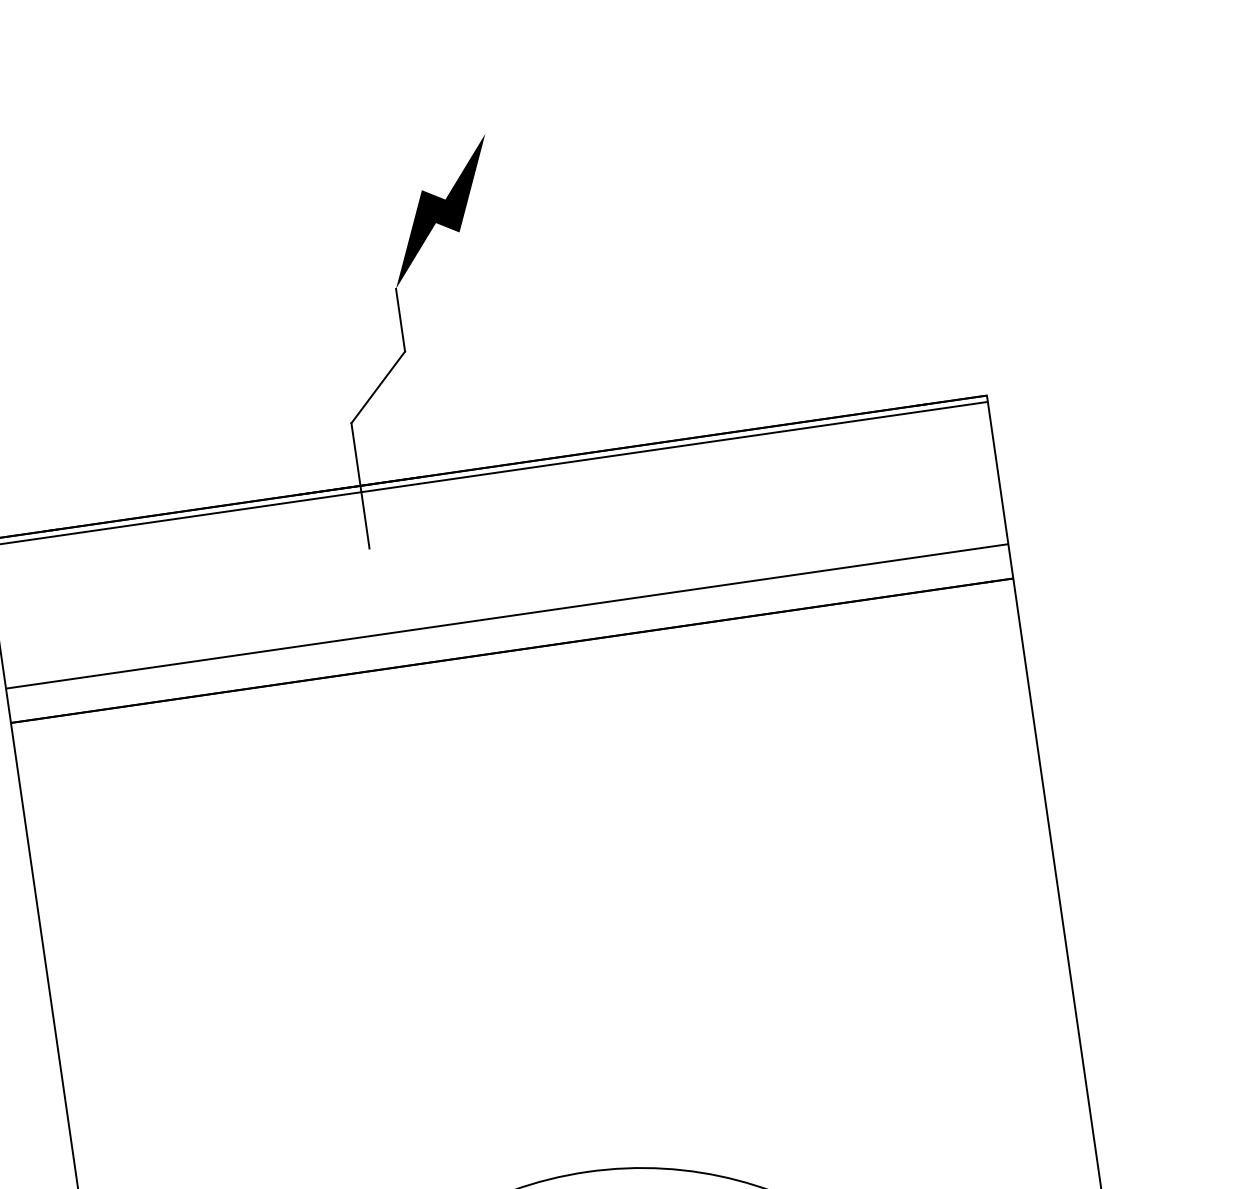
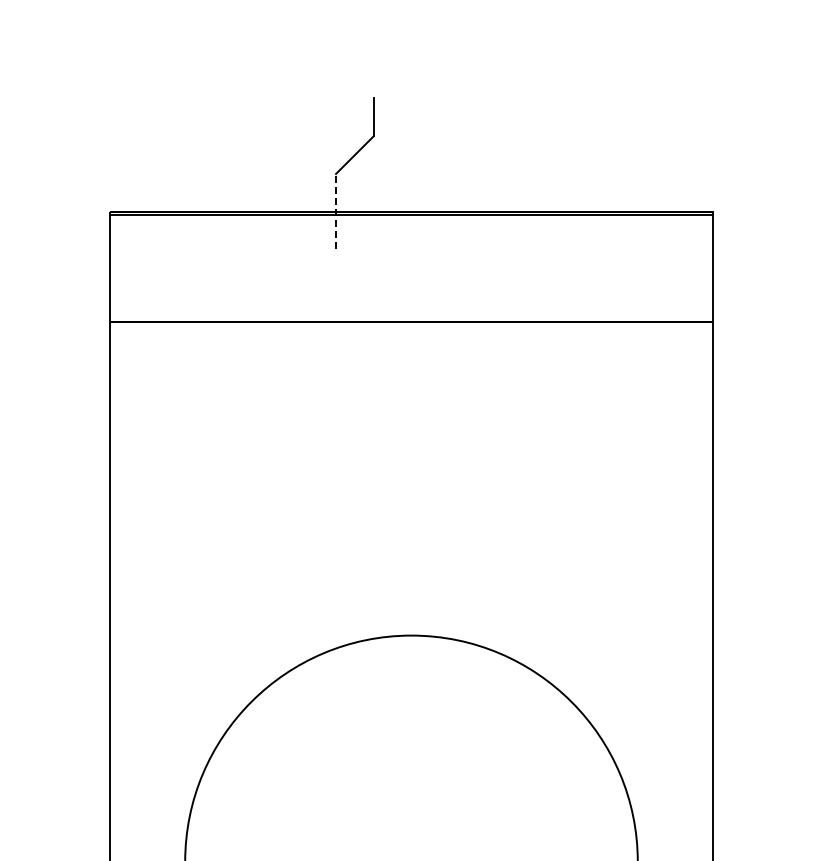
fill: (440, 211) -> (406, 56), removed
line: (361, 485) -> (336, 211), solid -> dashed
line: (507, 617) -> (411, 301), removed

